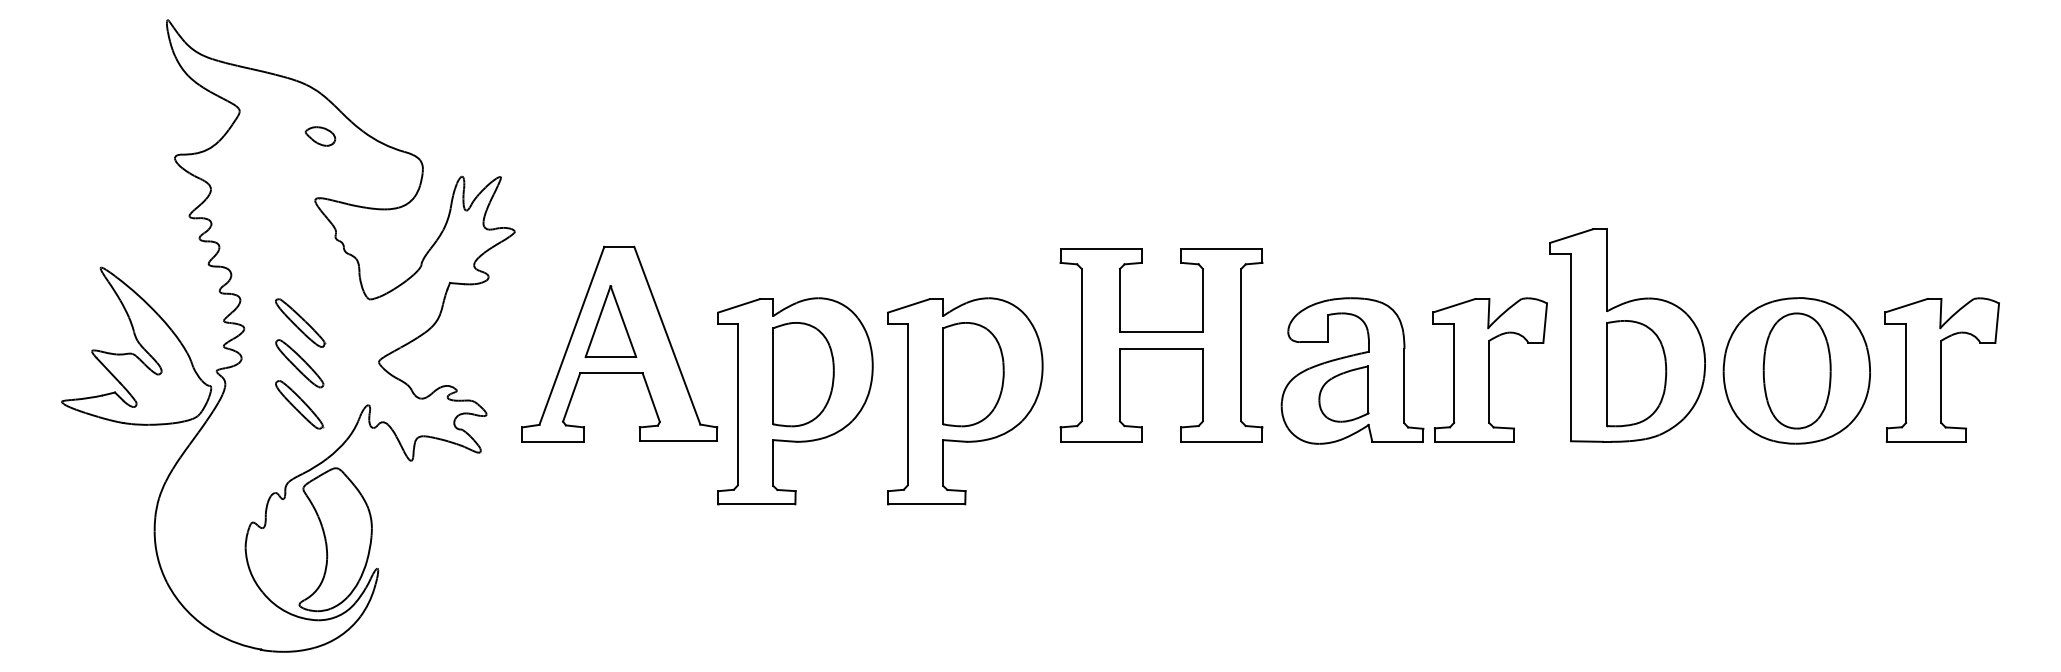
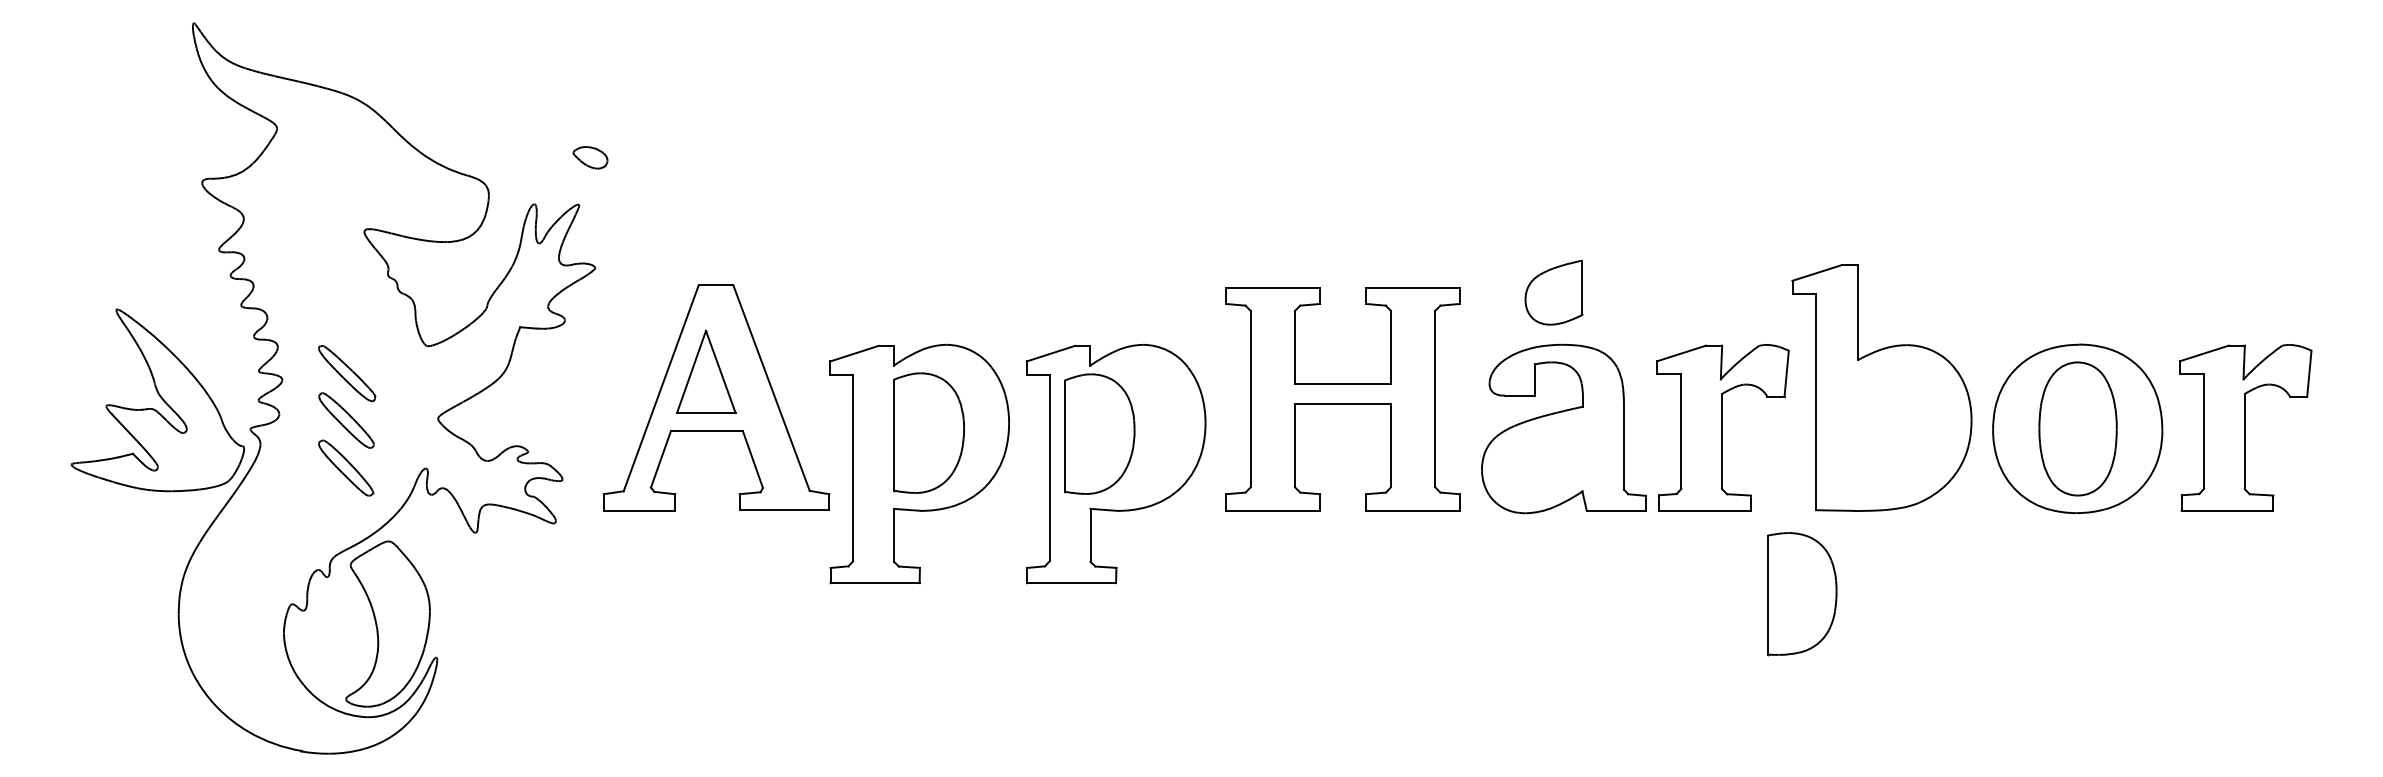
part: (320, 136) -> (590, 157), moved
part: (973, 374) -> (1099, 433), moved
part: (1636, 374) -> (1802, 594), moved
part: (1343, 393) -> (1553, 292), moved

